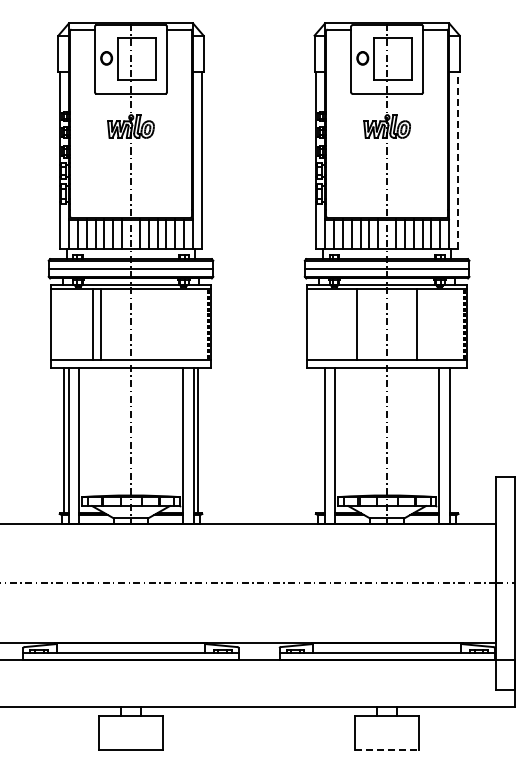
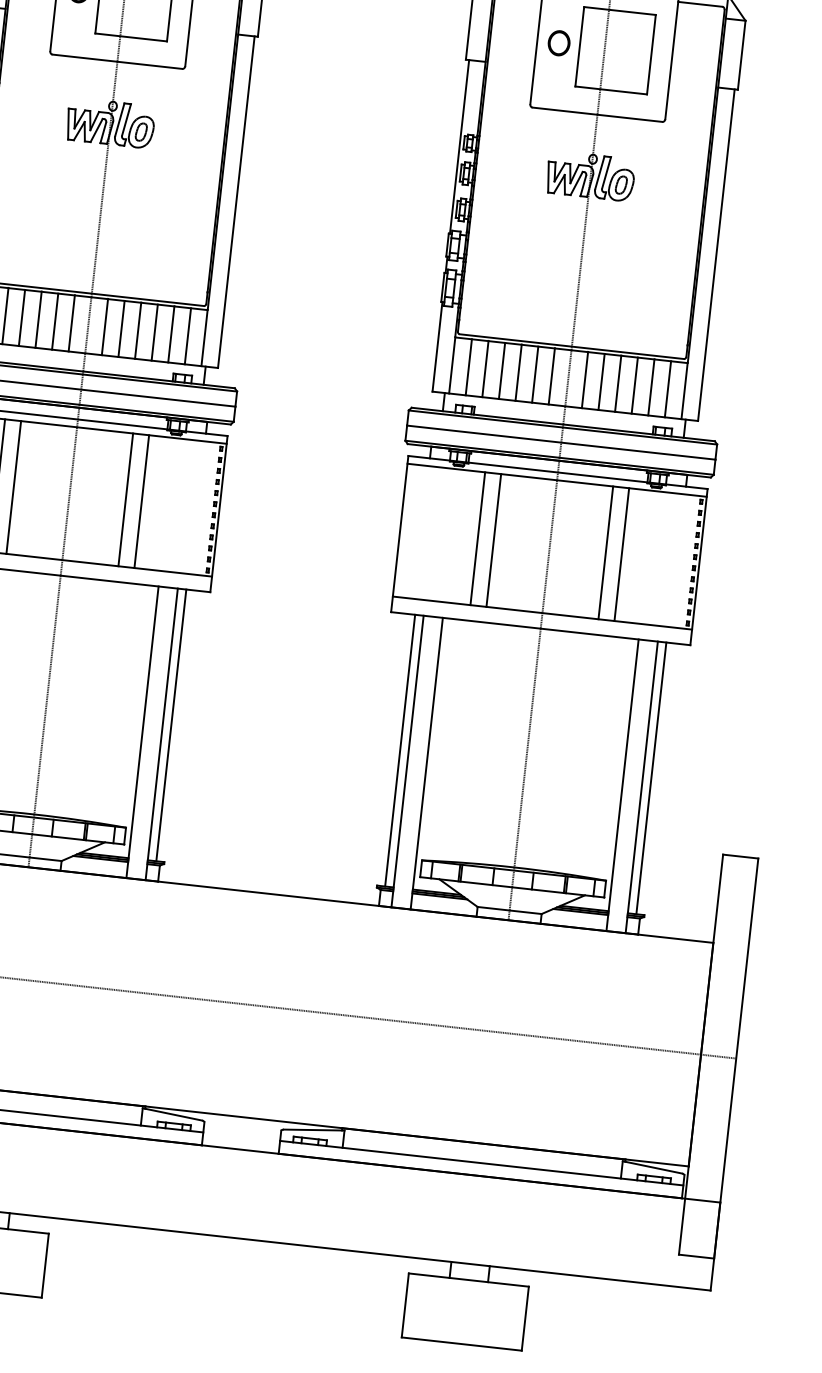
line: (458, 160) -> (717, 254), dashed -> solid
line: (160, 323) -> (125, 498), added
line: (169, 323) -> (142, 500), added
line: (348, 323) -> (477, 537), added
line: (425, 323) -> (621, 553), added
line: (320, 440) -> (400, 750), added
line: (454, 440) -> (651, 778), added
line: (387, 749) -> (462, 1343), dashed -> solid

